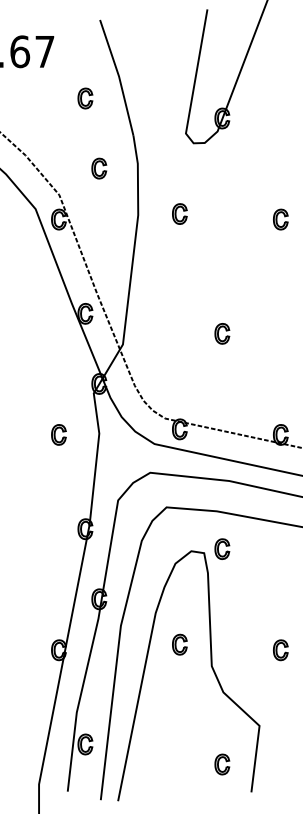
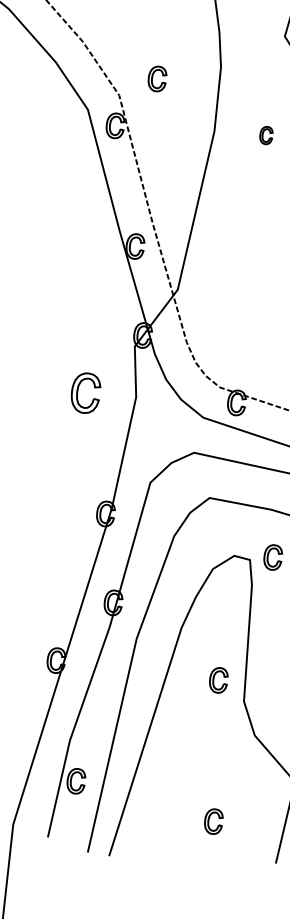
part: (99, 168) -> (157, 78), moved
part: (179, 213) -> (265, 134), size x0.7
part: (58, 434) -> (85, 392), size x1.6
part: (179, 644) -> (218, 680), moved
part: (222, 764) -> (213, 821), moved

